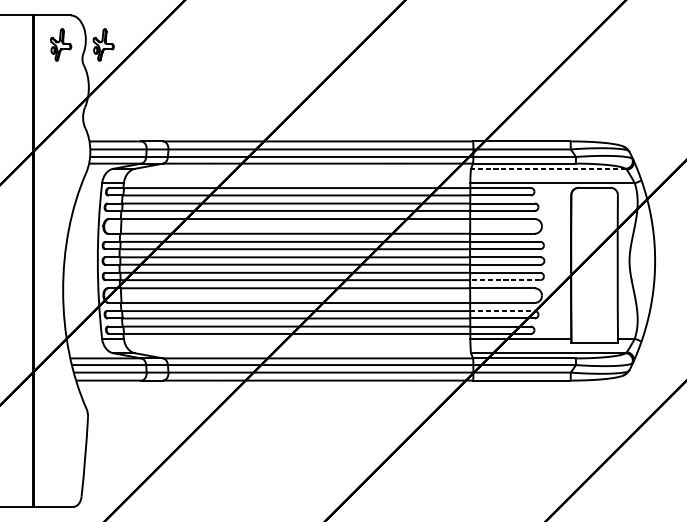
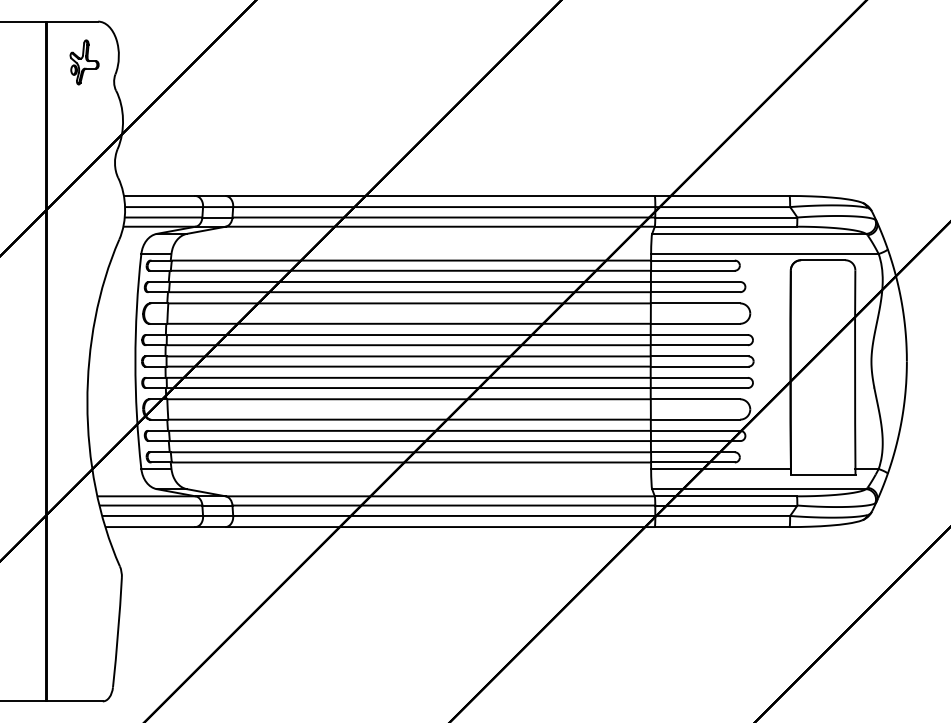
part: (103, 45) -> (143, 62), removed
line: (548, 168) -> (759, 233), dashed -> solid
line: (505, 280) -> (699, 388), dashed -> solid
line: (502, 310) -> (695, 430), dashed -> solid

